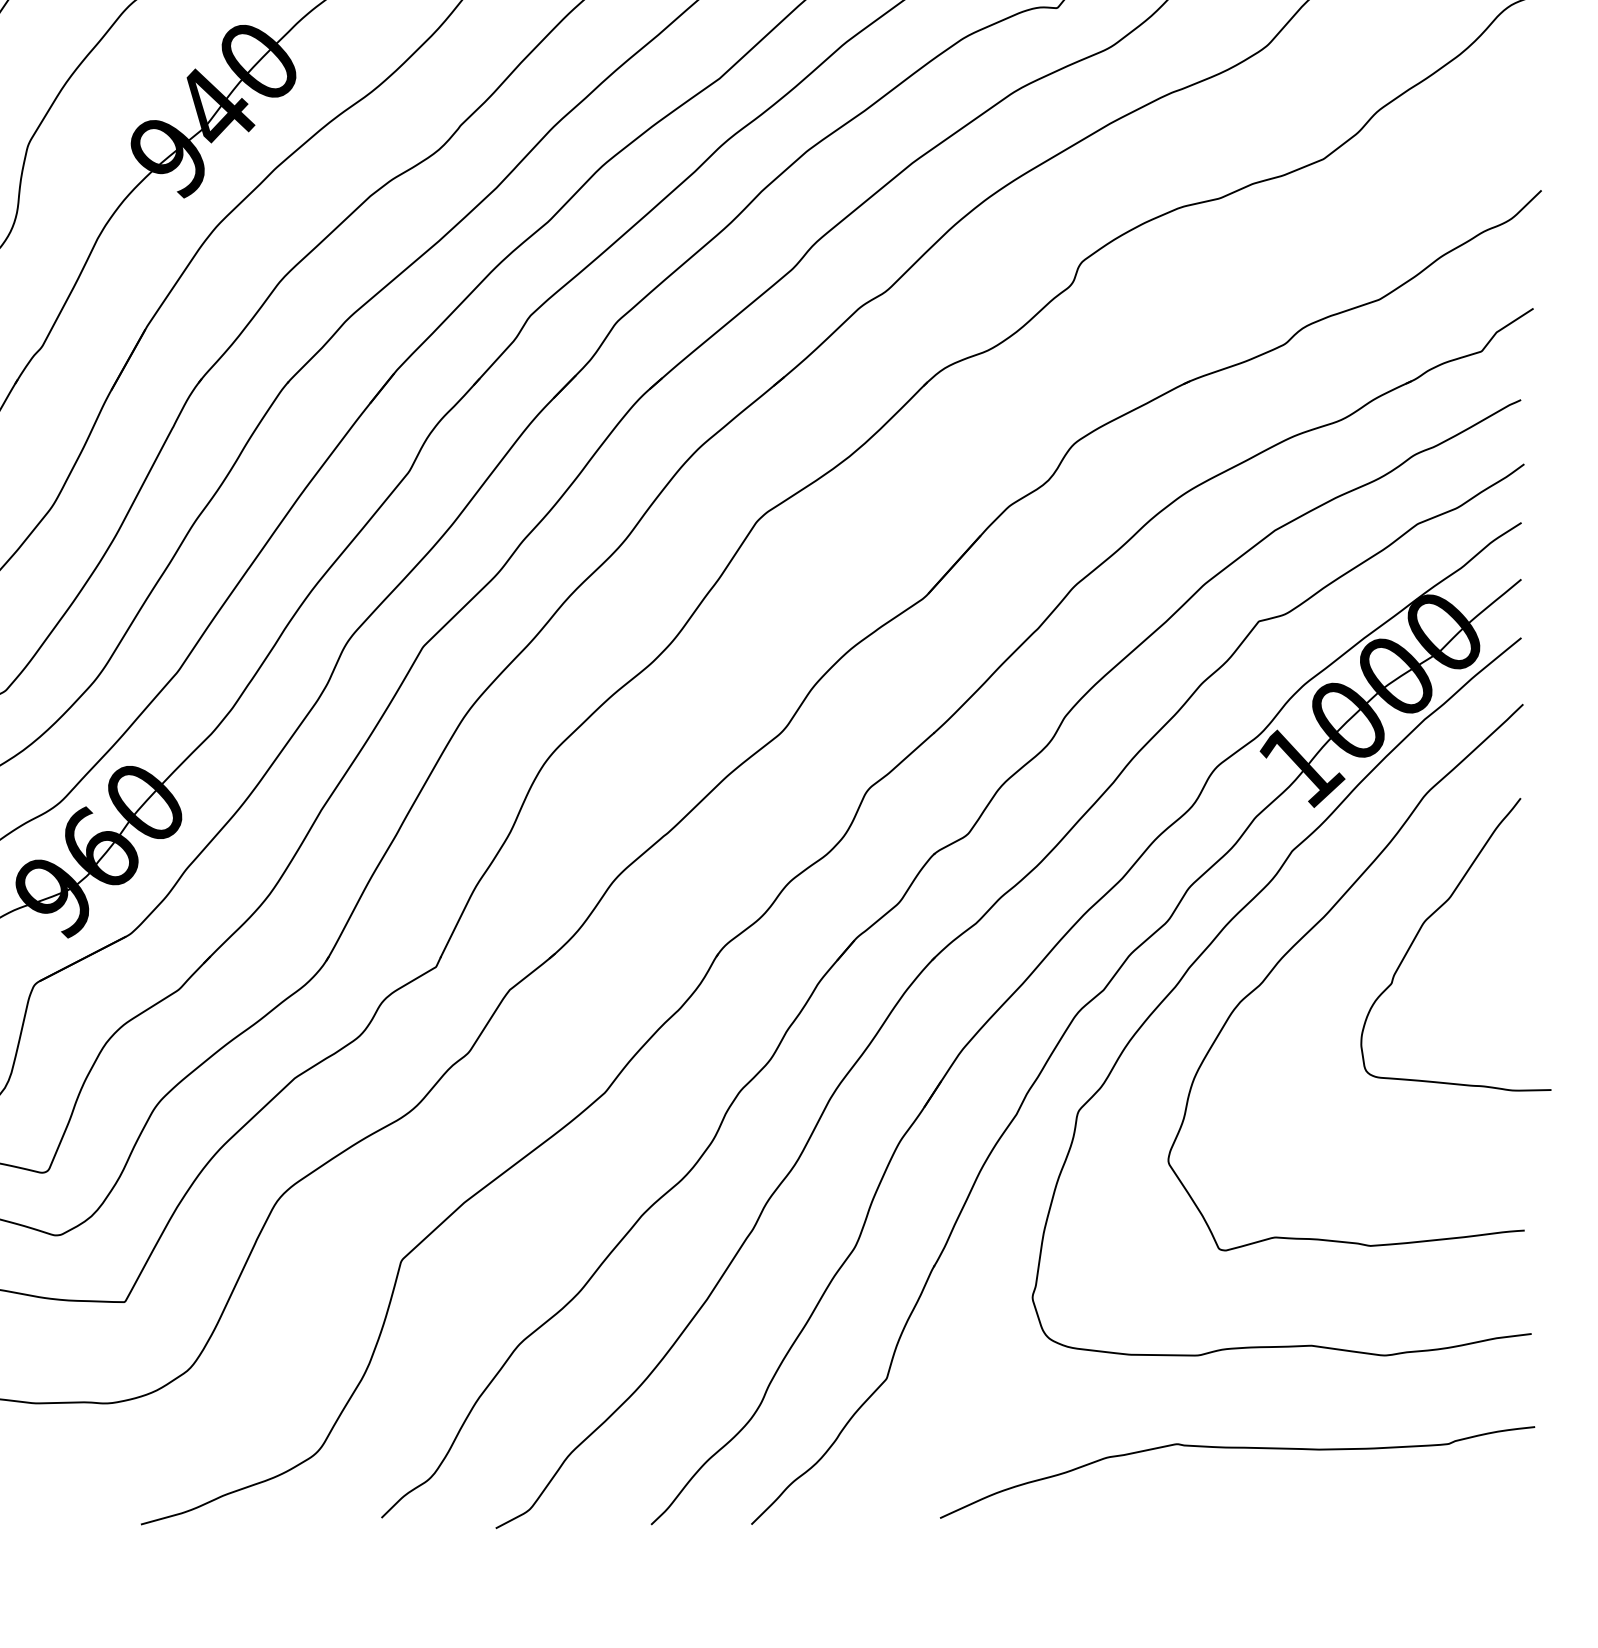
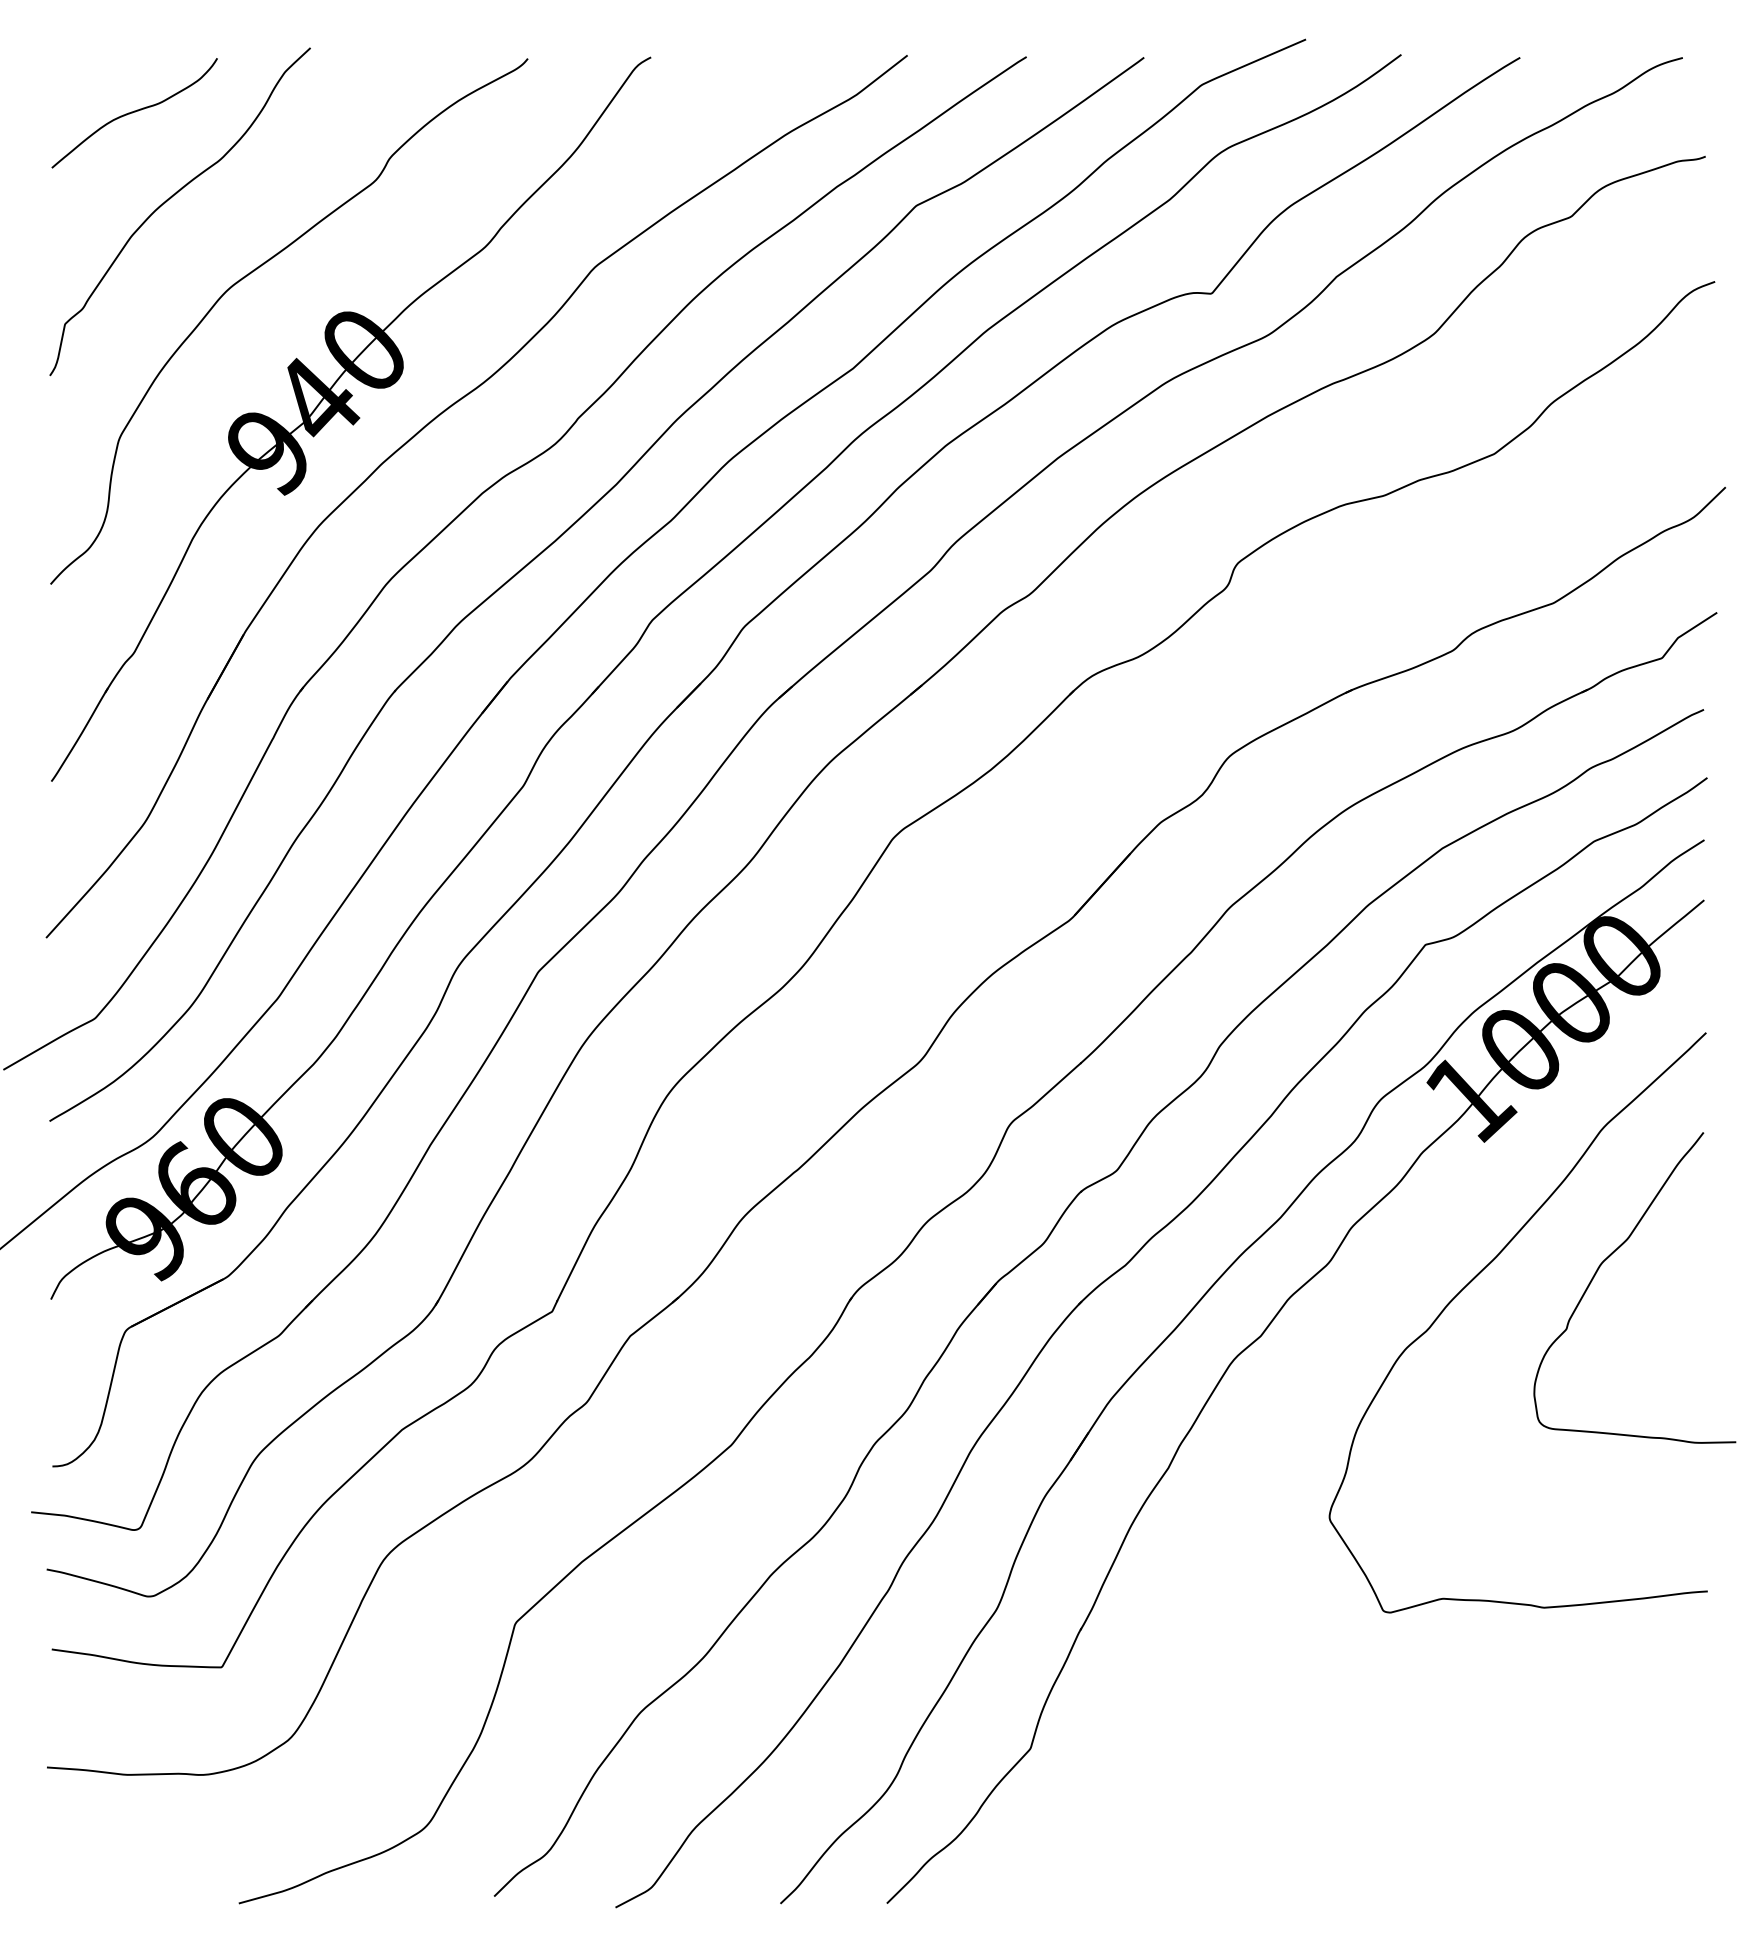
curve: (1212, 943) -> (1376, 1286), removed
curve: (1237, 1448) -> (1402, 1822), removed

